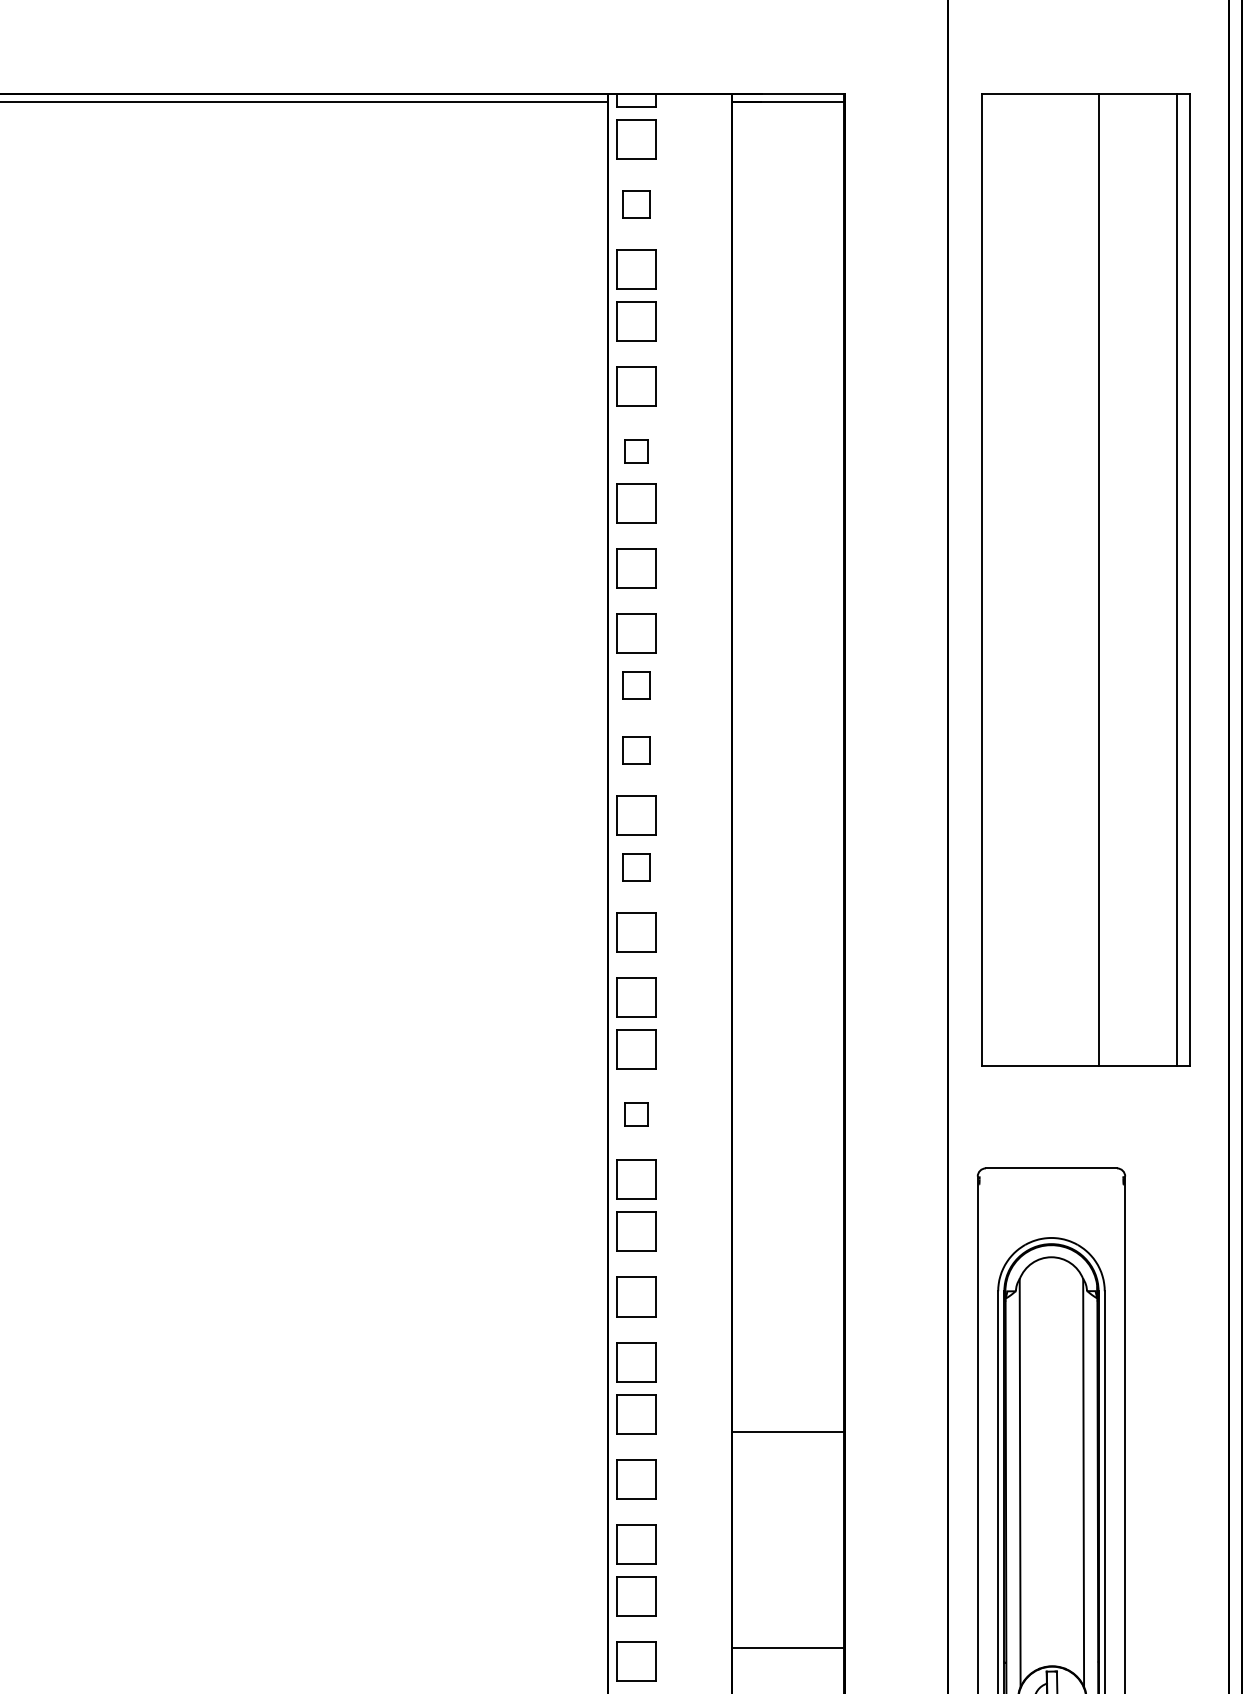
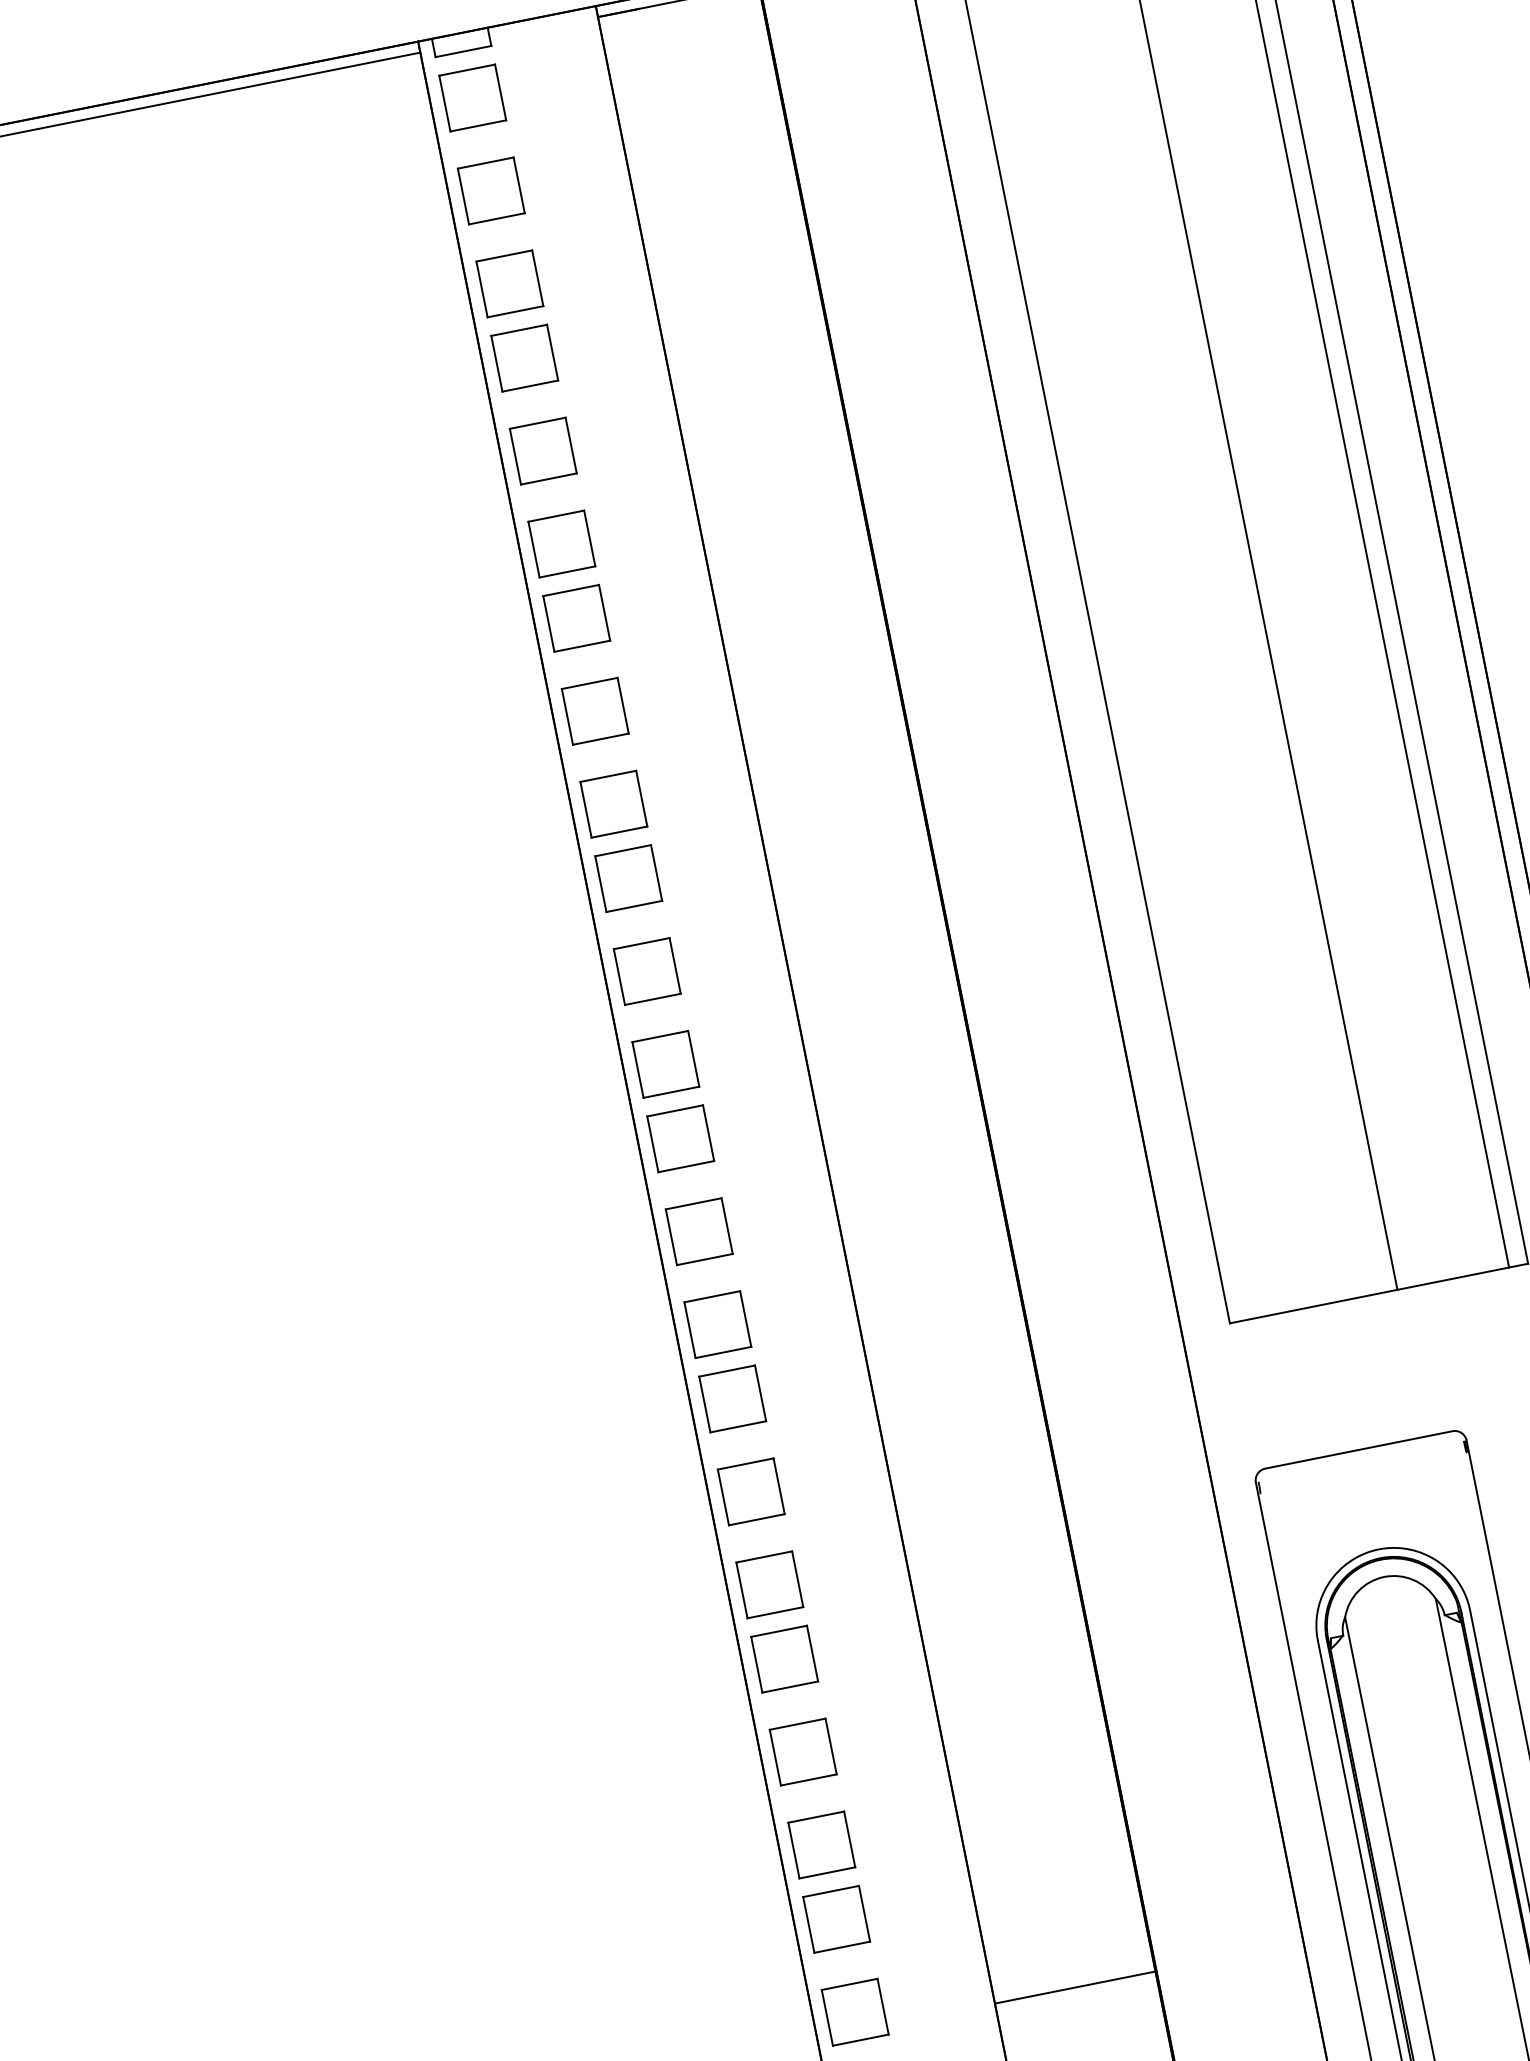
part: (636, 204) -> (490, 191), size x1.43
part: (636, 451) -> (561, 544), size x1.67
part: (636, 685) -> (628, 878), size x1.43
part: (636, 750) -> (646, 971), size x1.43
part: (636, 867) -> (680, 1138), size x1.43
part: (636, 1114) -> (750, 1491), size x1.67
line: (788, 1432) -> (1075, 1988), moved

